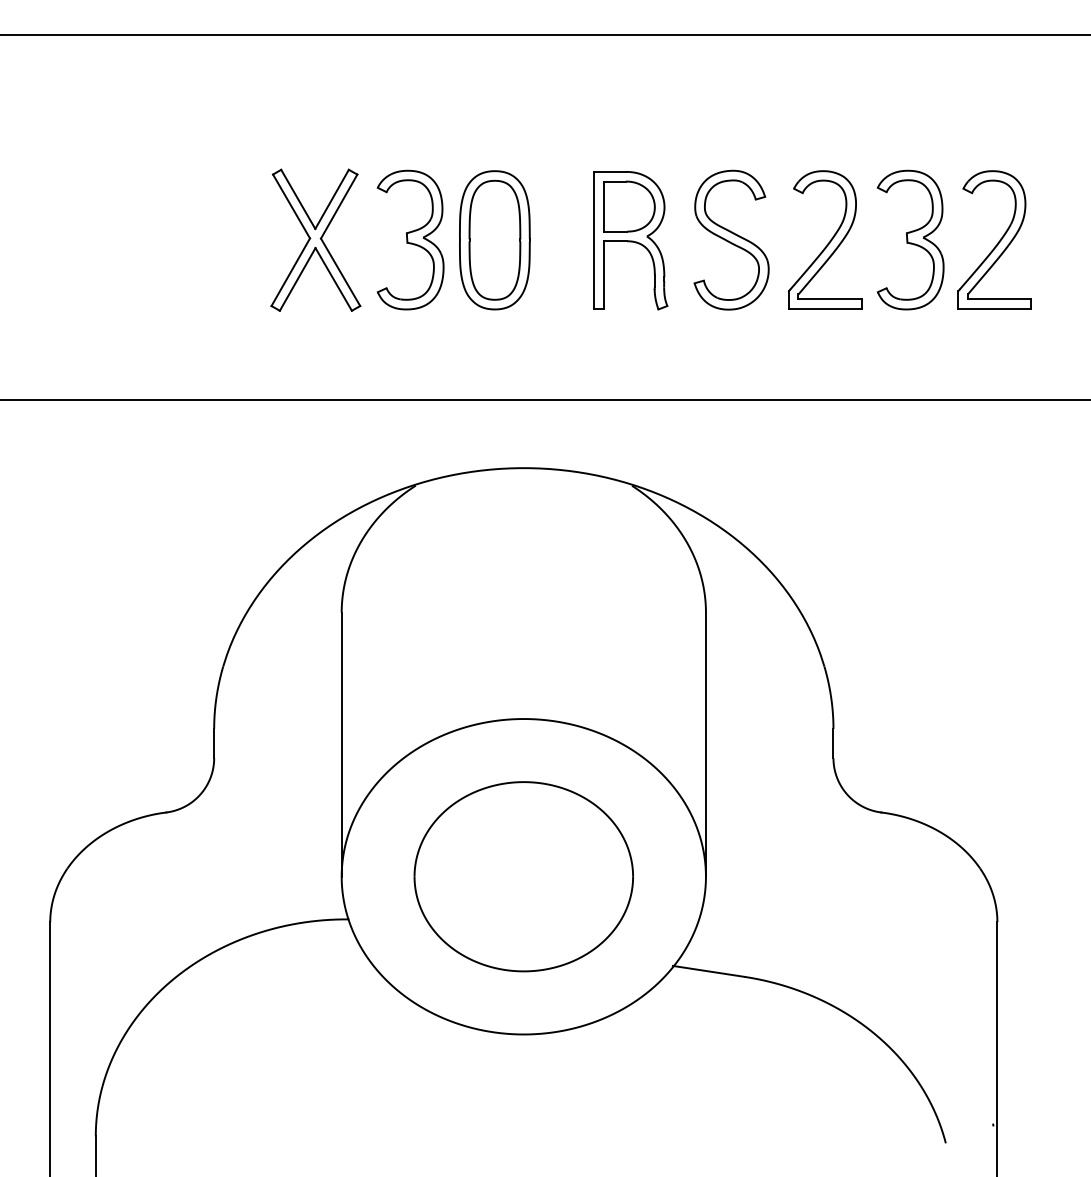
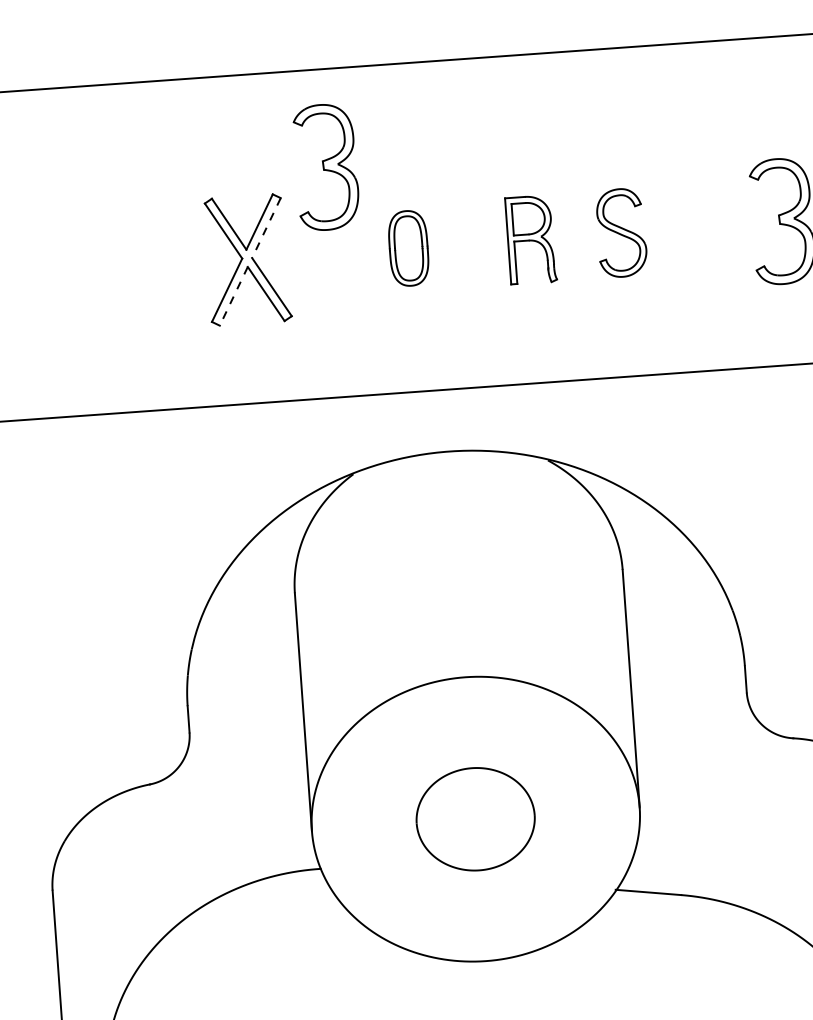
line: (339, 206) -> (266, 227), solid -> dashed
part: (410, 239) -> (326, 166), moved
part: (731, 239) -> (621, 232), size x0.7
part: (825, 239) -> (706, 226), removed
part: (494, 240) -> (408, 248), size x0.6
part: (630, 240) -> (530, 239), size x0.7
line: (297, 279) -> (233, 296), solid -> dashed
part: (523, 876) -> (475, 818), size x0.6

